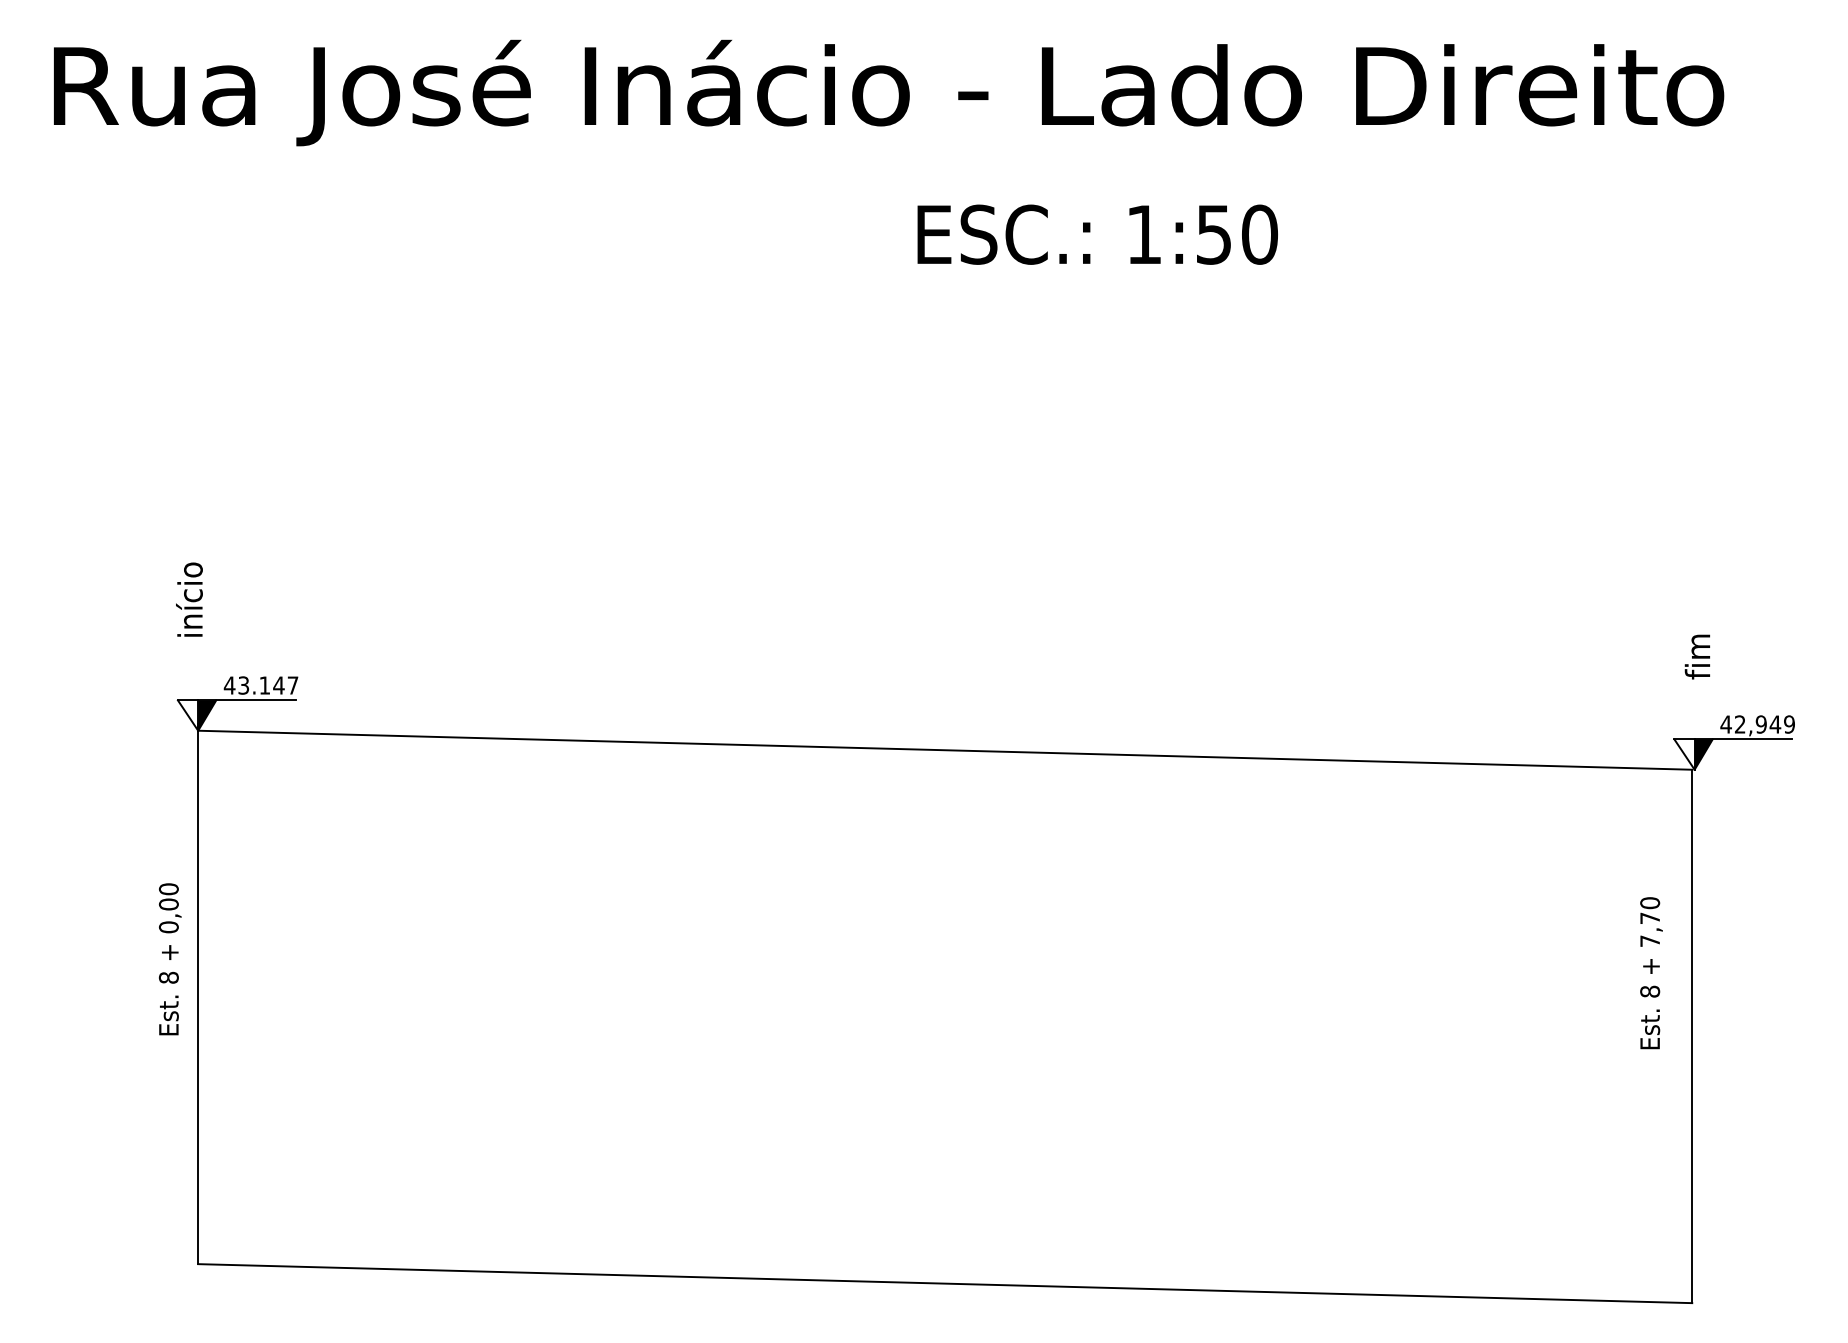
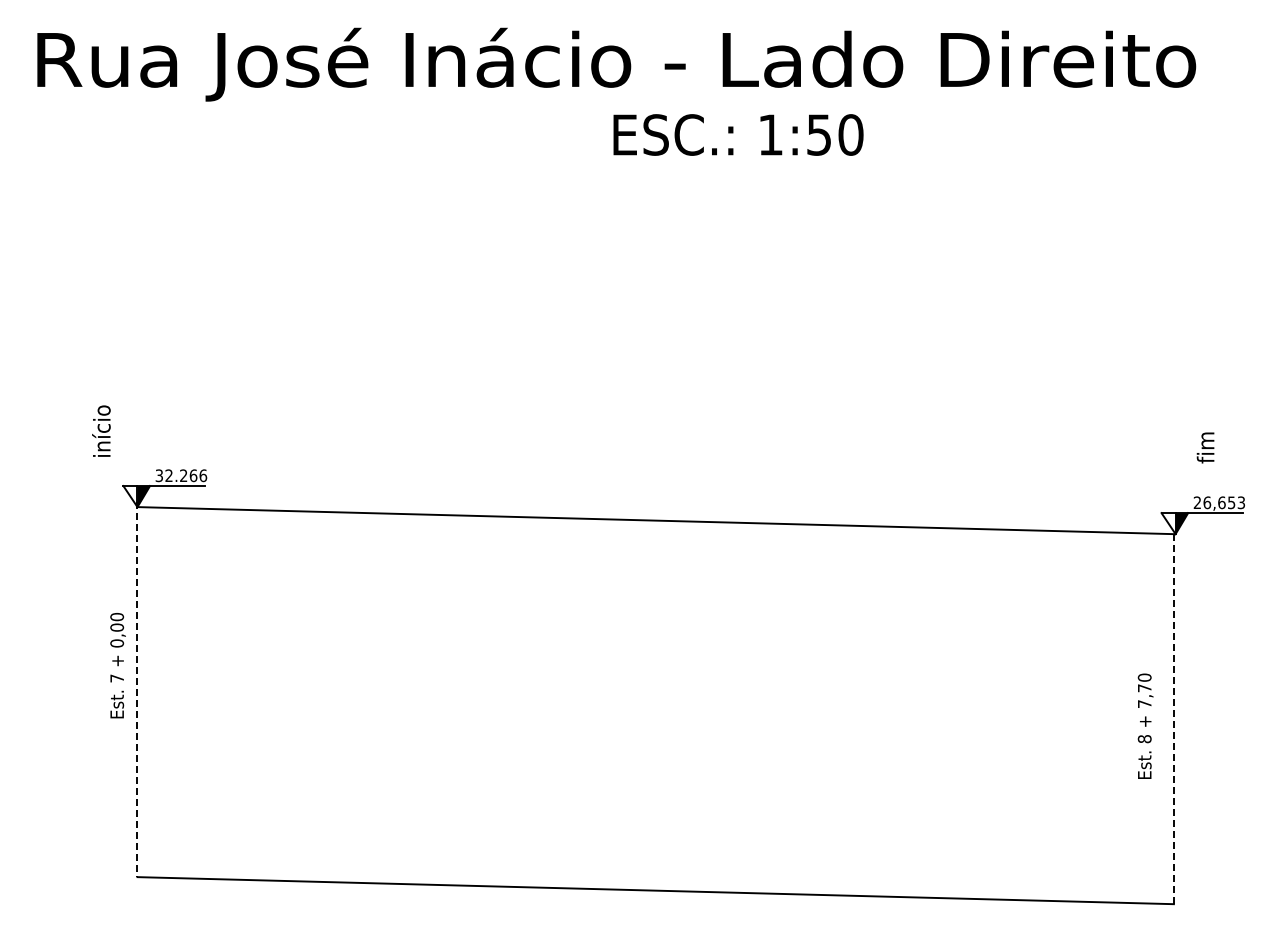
text: (1097, 234) -> (738, 134), moved
text: (189, 598) -> (101, 430), moved
text: (1697, 656) -> (1205, 447), moved
text: (261, 685) -> (181, 475), 43.147 -> 32.266
text: (1757, 724) -> (1219, 502), 42,949 -> 26,653
text: (1651, 972) -> (1145, 725), moved
text: (169, 977) -> (117, 678), 8 -> 7
line: (198, 995) -> (137, 690), solid -> dashed
line: (1691, 1036) -> (1173, 719), solid -> dashed

